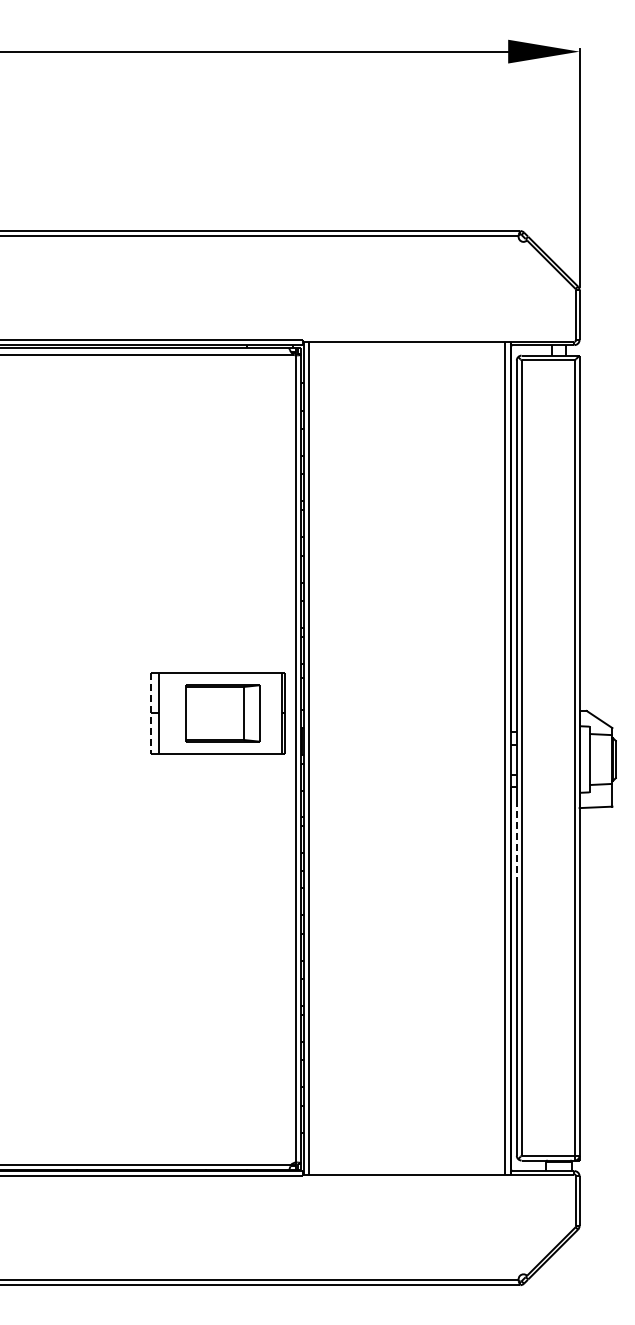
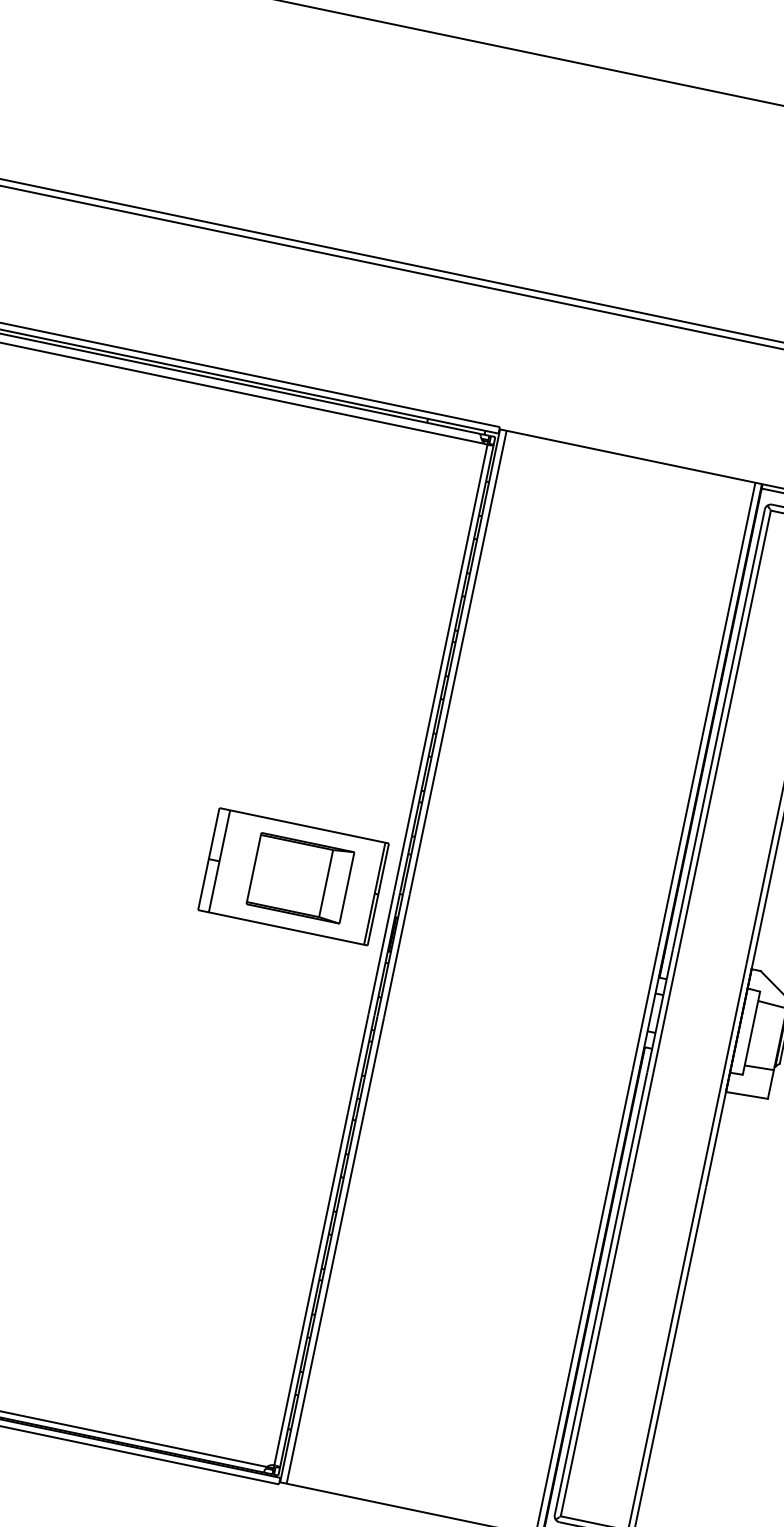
line: (150, 713) -> (208, 859), dashed -> solid
line: (516, 844) -> (636, 1121), dashed -> solid

